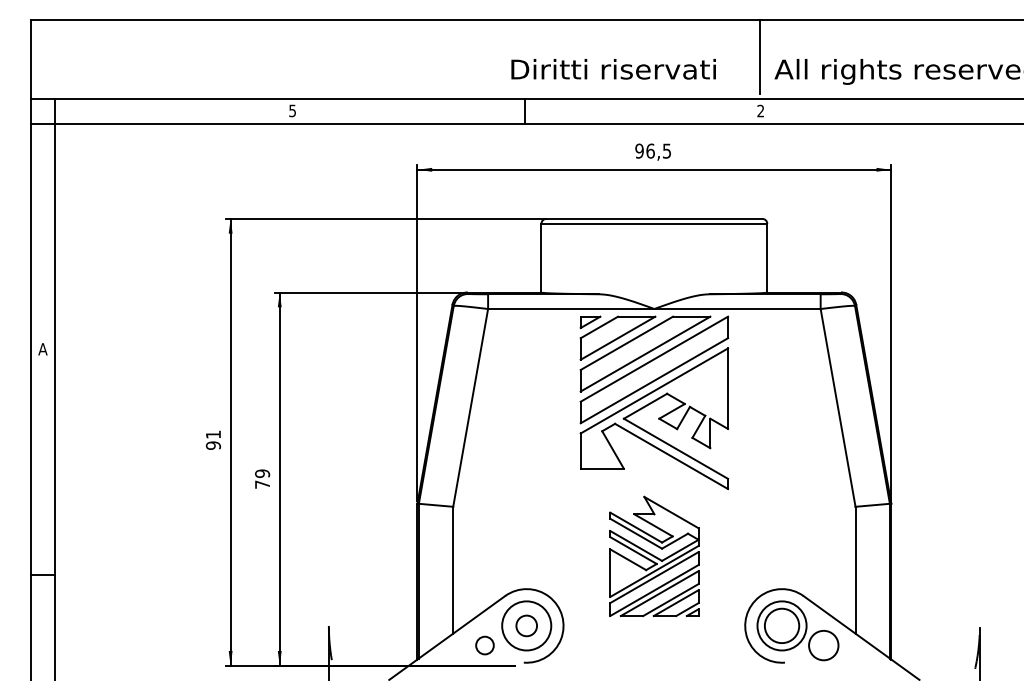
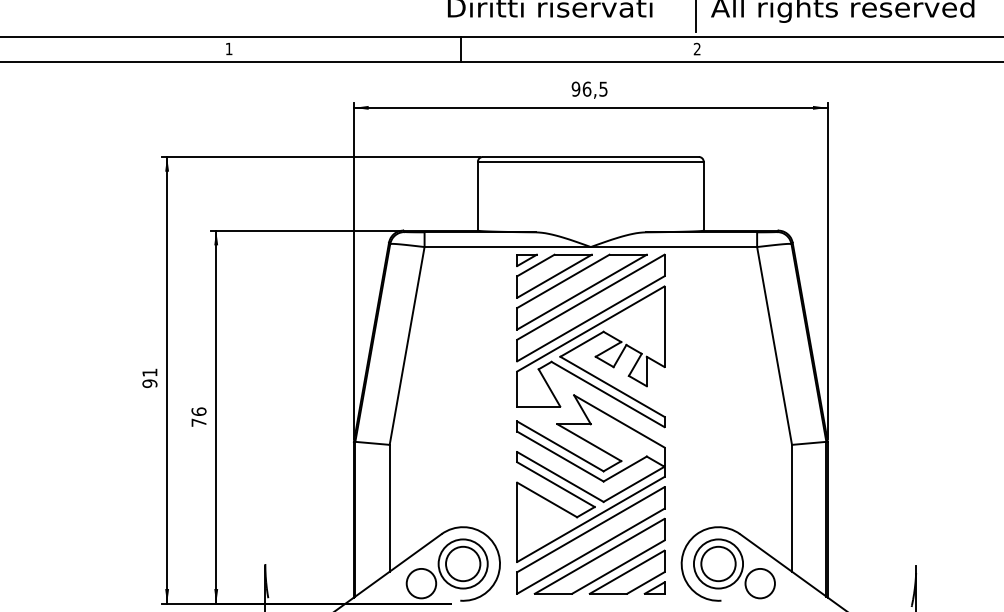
text: (292, 110) -> (228, 48), 5 -> 1
text: (262, 473) -> (198, 411), 79 -> 76
part: (654, 556) -> (590, 494), size x1.67
circle: (526, 625) -> (462, 563), size x1.67
circle: (484, 645) -> (420, 583), size x1.67

